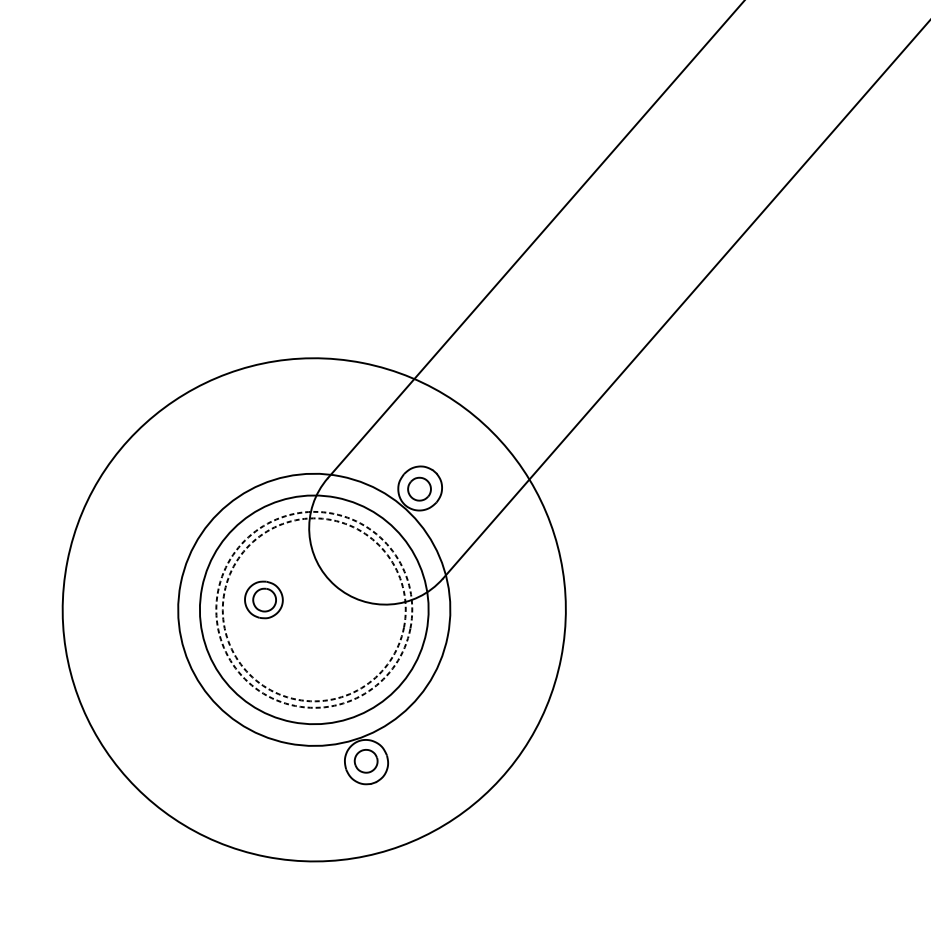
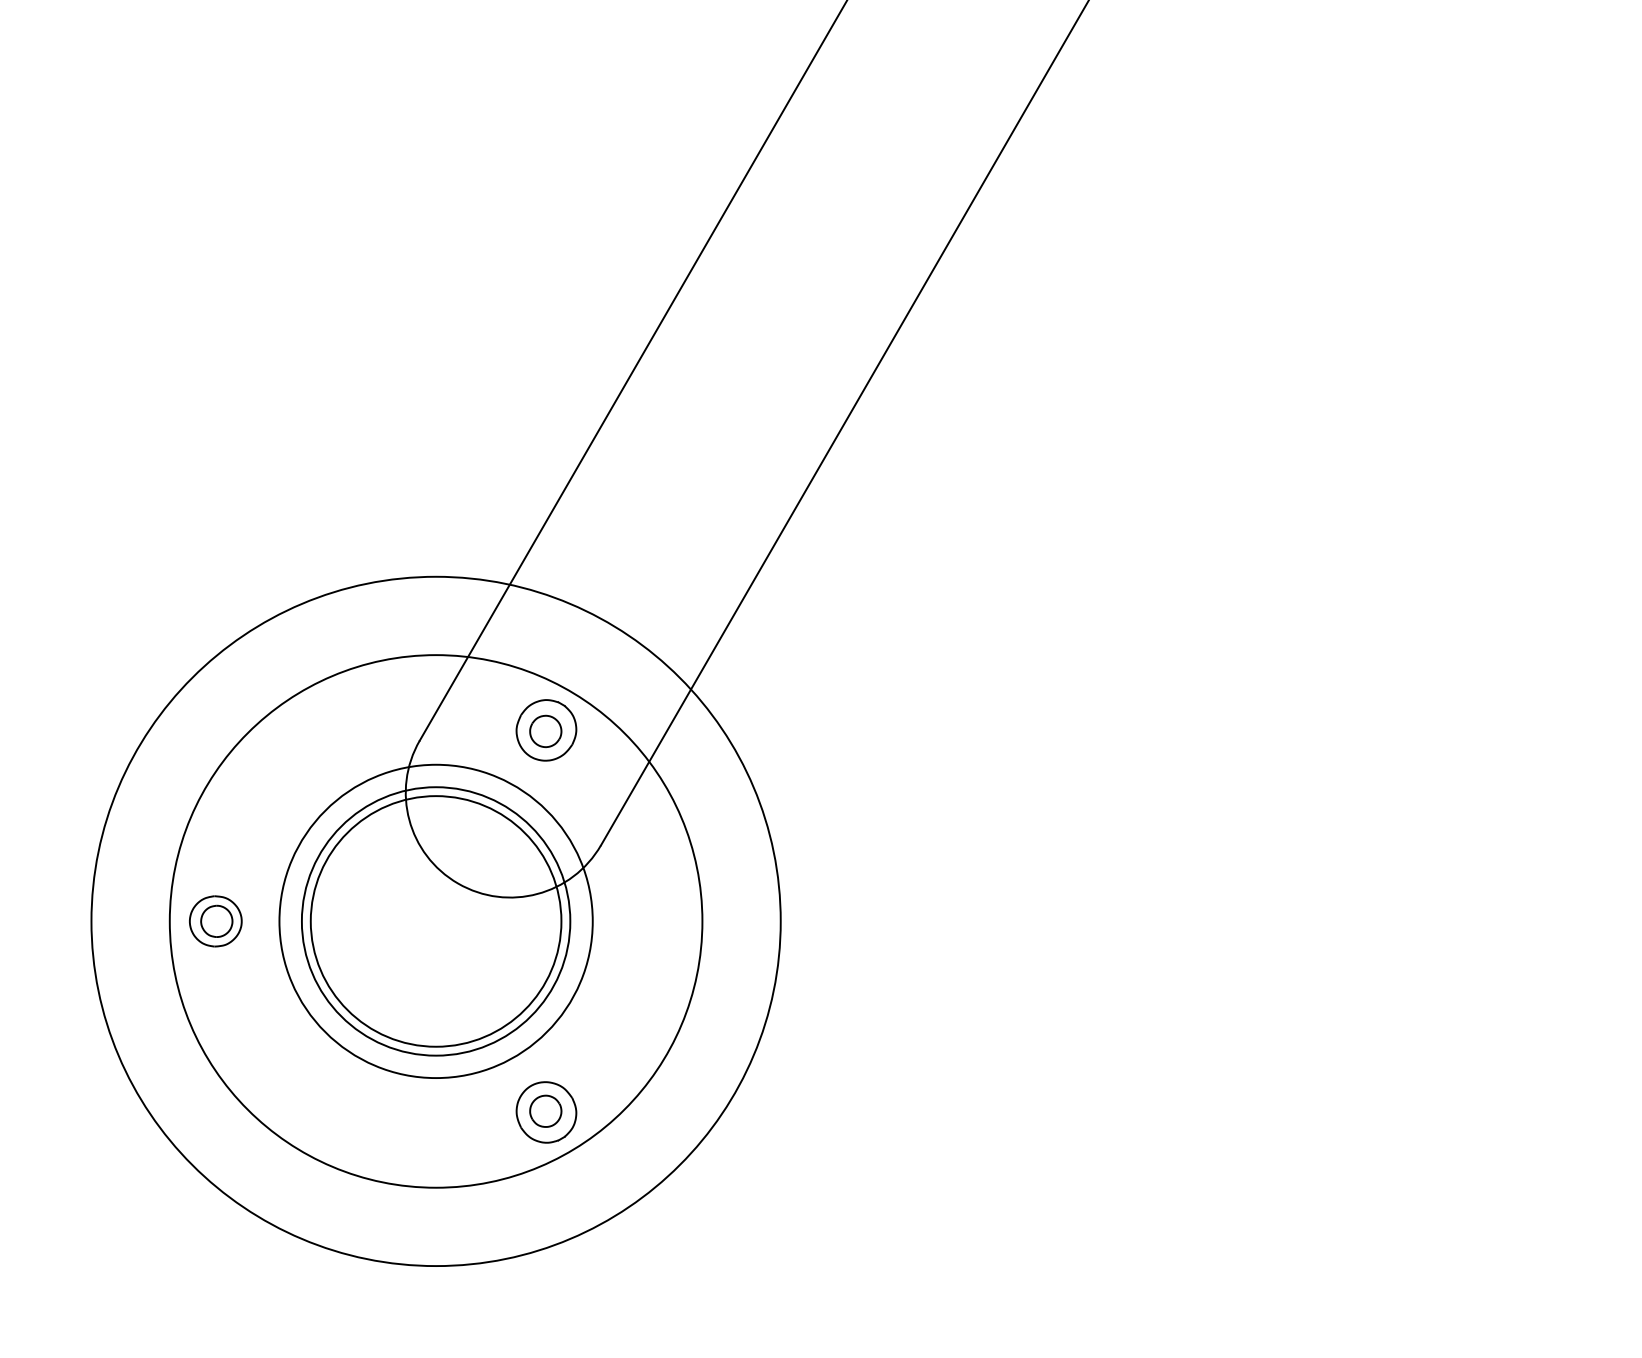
part: (263, 599) -> (215, 921), moved
circle: (313, 609) -> (435, 921), dashed -> solid
circle: (313, 609) -> (435, 921), dashed -> solid
circle: (313, 609) -> (435, 921), size x1.43

